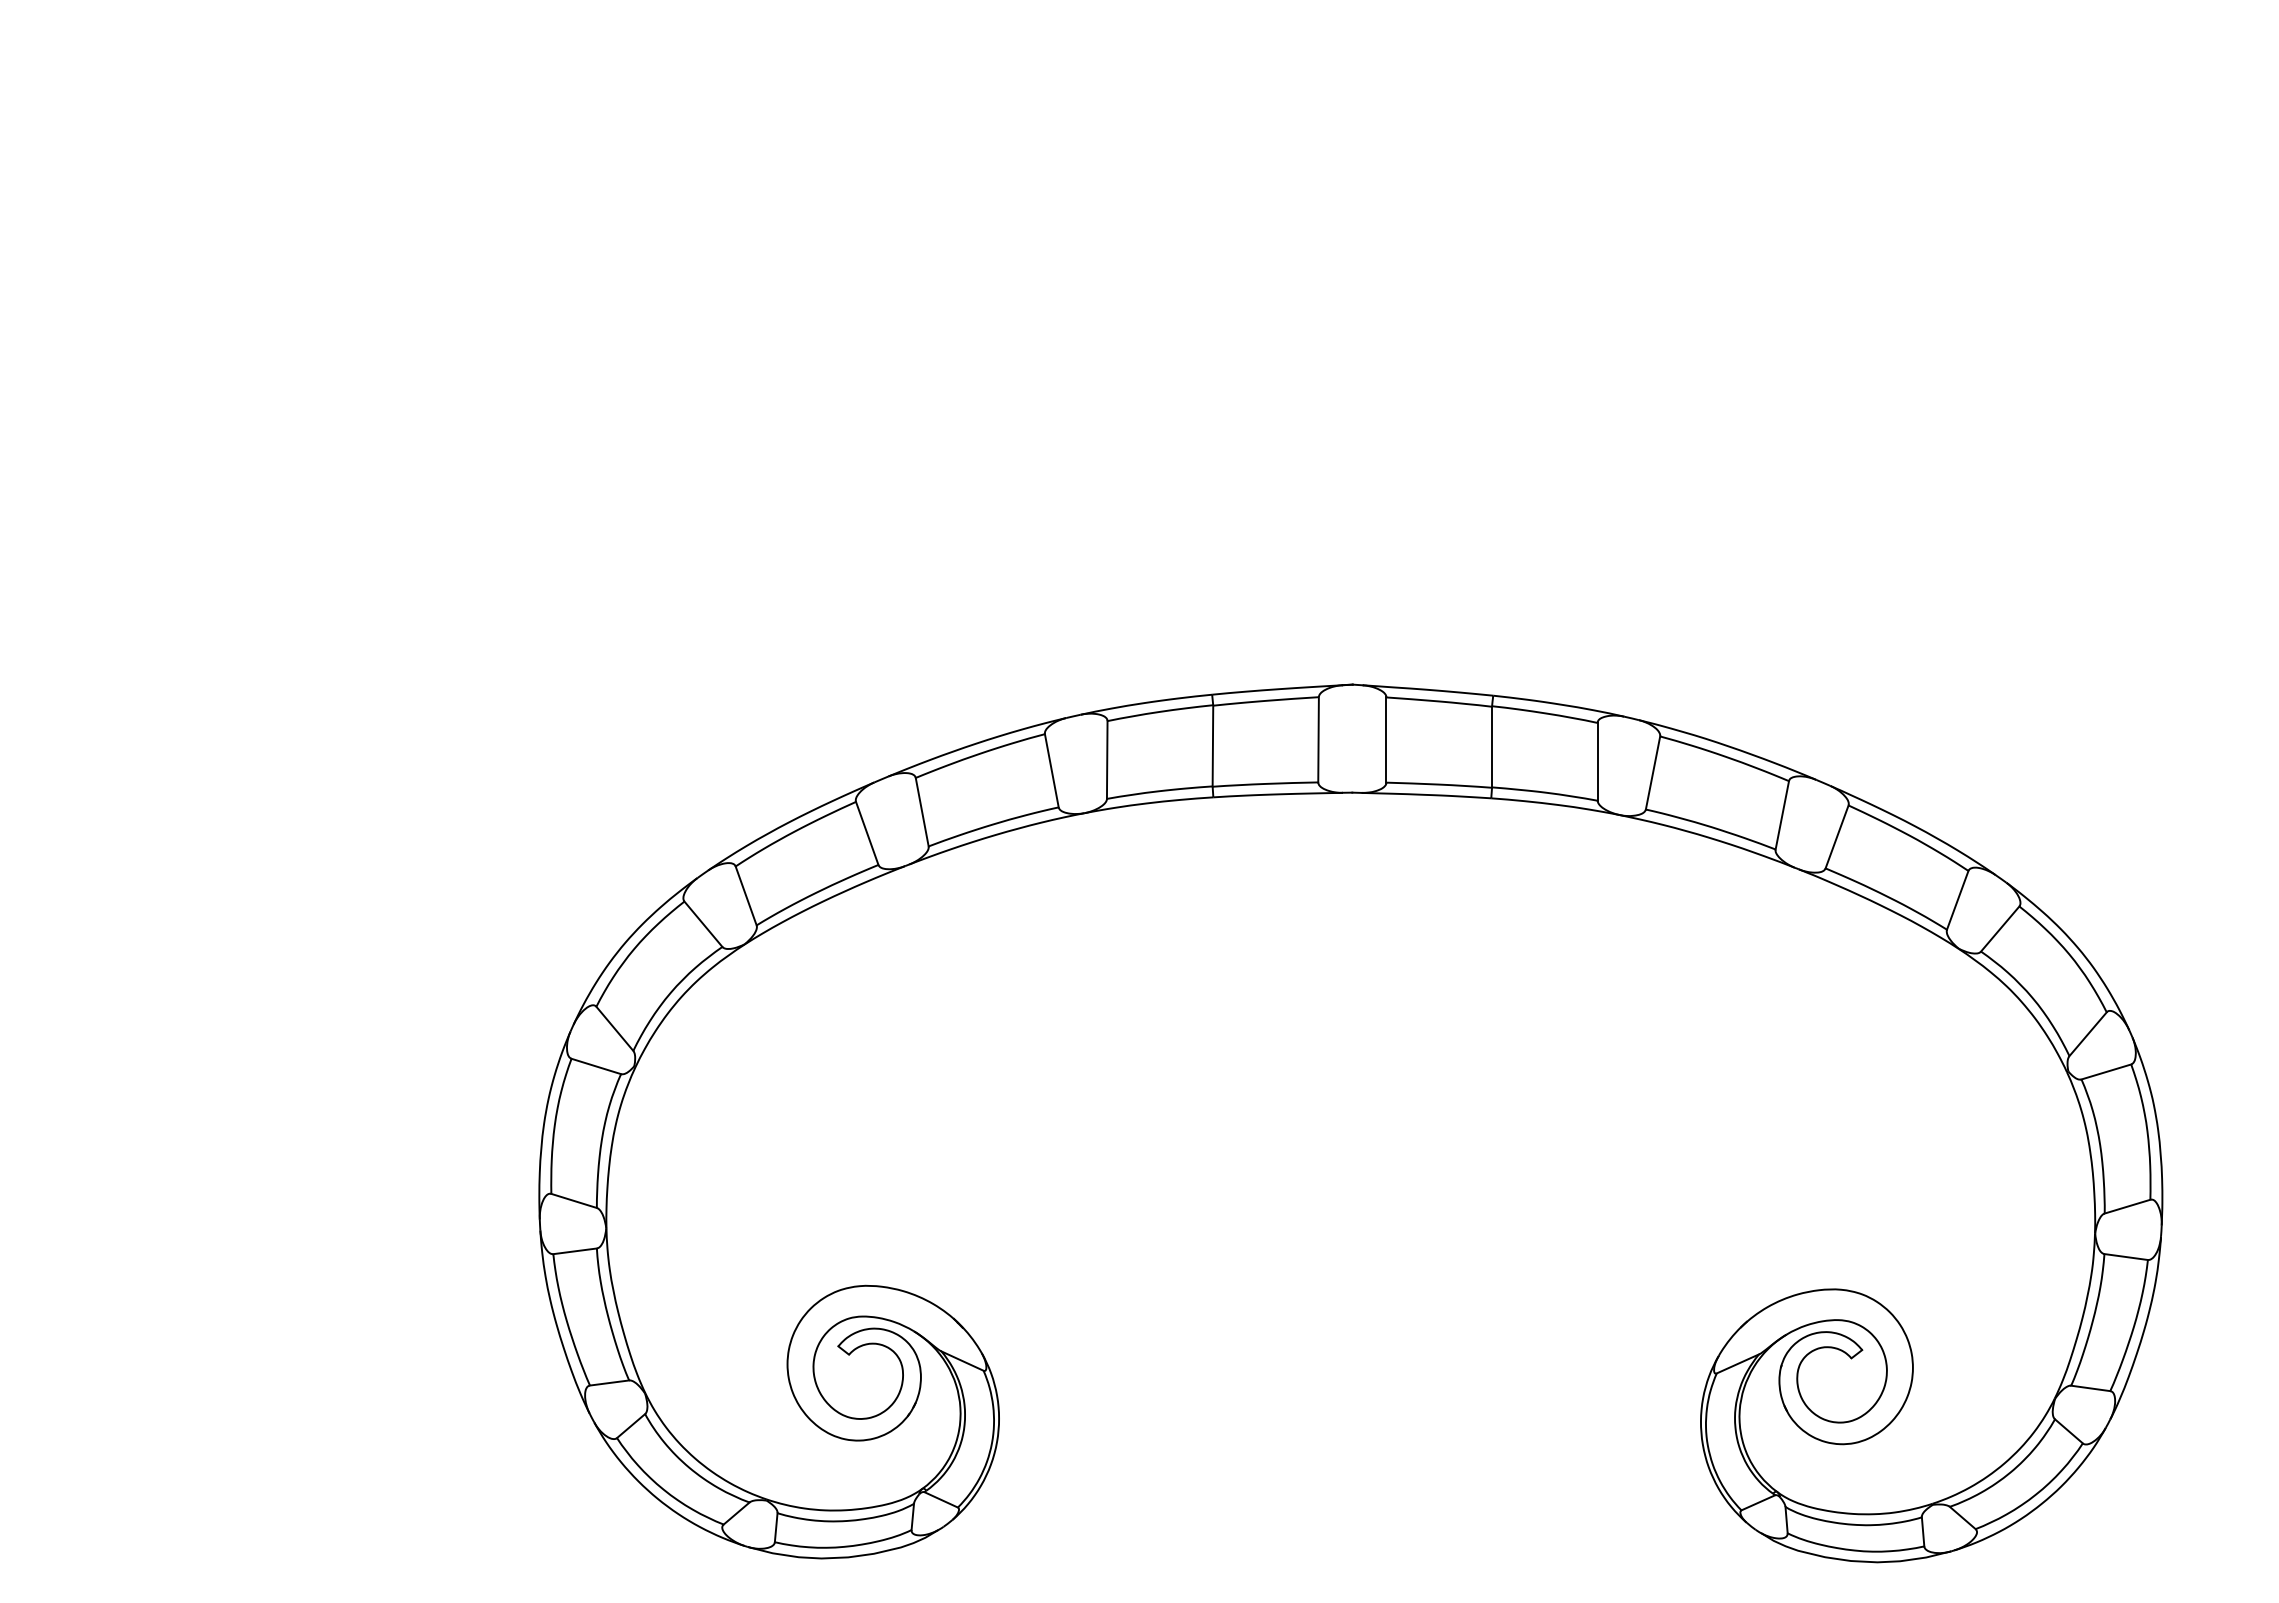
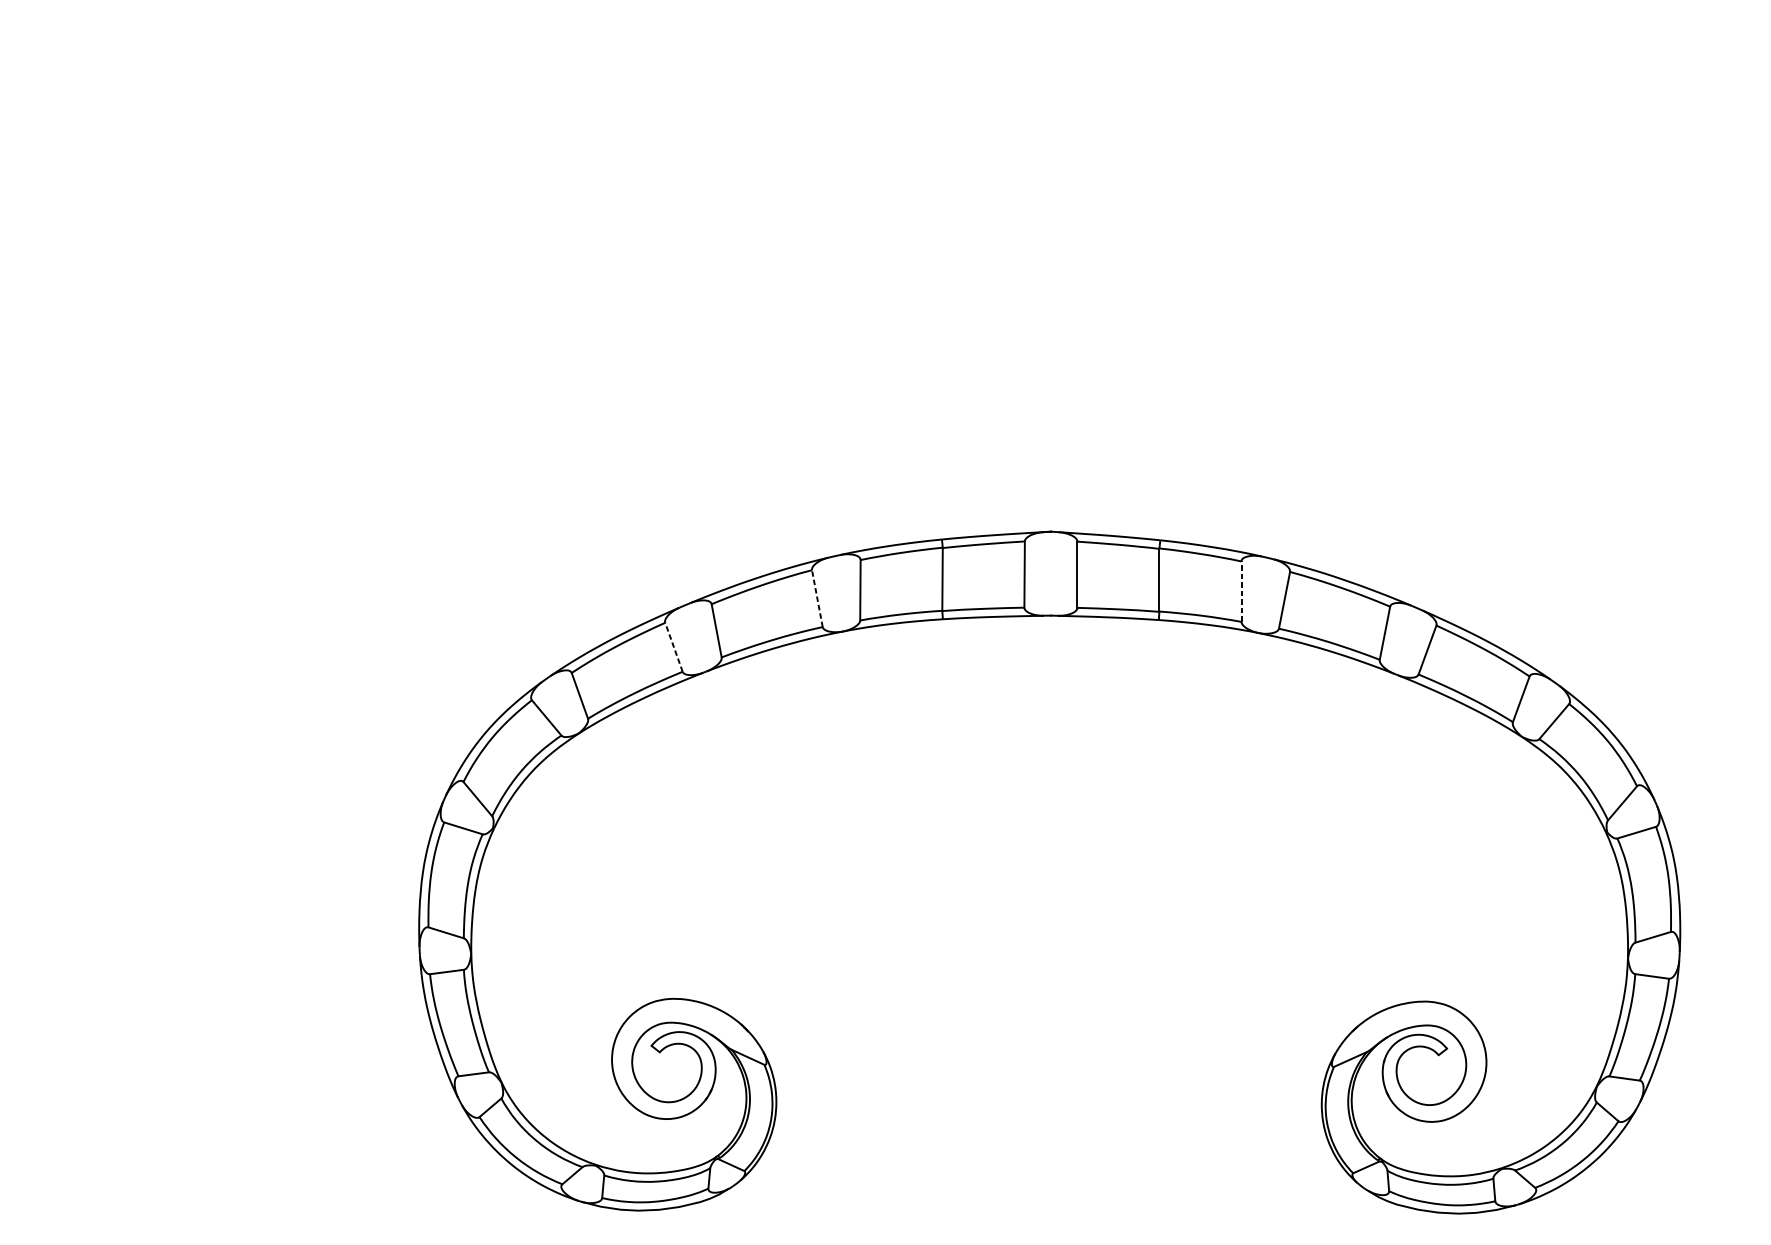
line: (1597, 761) -> (1241, 591), solid -> dashed
line: (1051, 770) -> (817, 598), solid -> dashed
line: (867, 832) -> (674, 646), solid -> dashed

